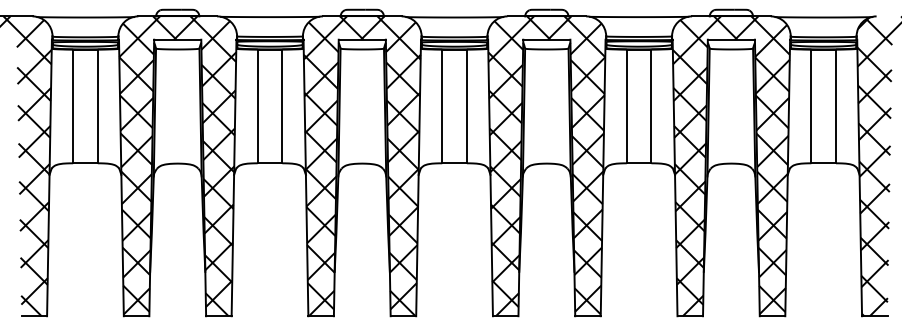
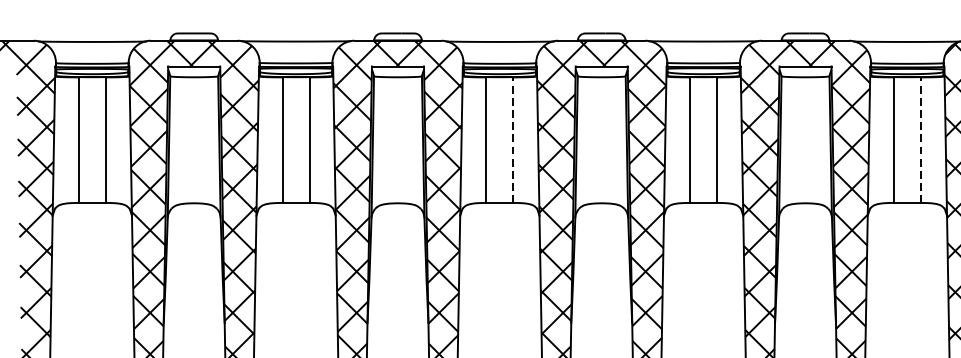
line: (466, 106) -> (513, 140), solid -> dashed
line: (836, 106) -> (921, 140), solid -> dashed

